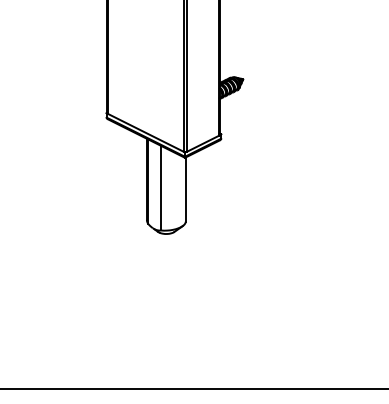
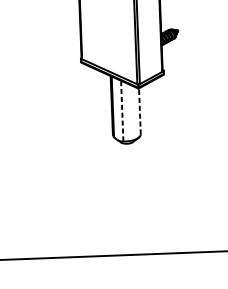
line: (161, 187) -> (122, 110), solid -> dashed
line: (185, 189) -> (139, 111), solid -> dashed

